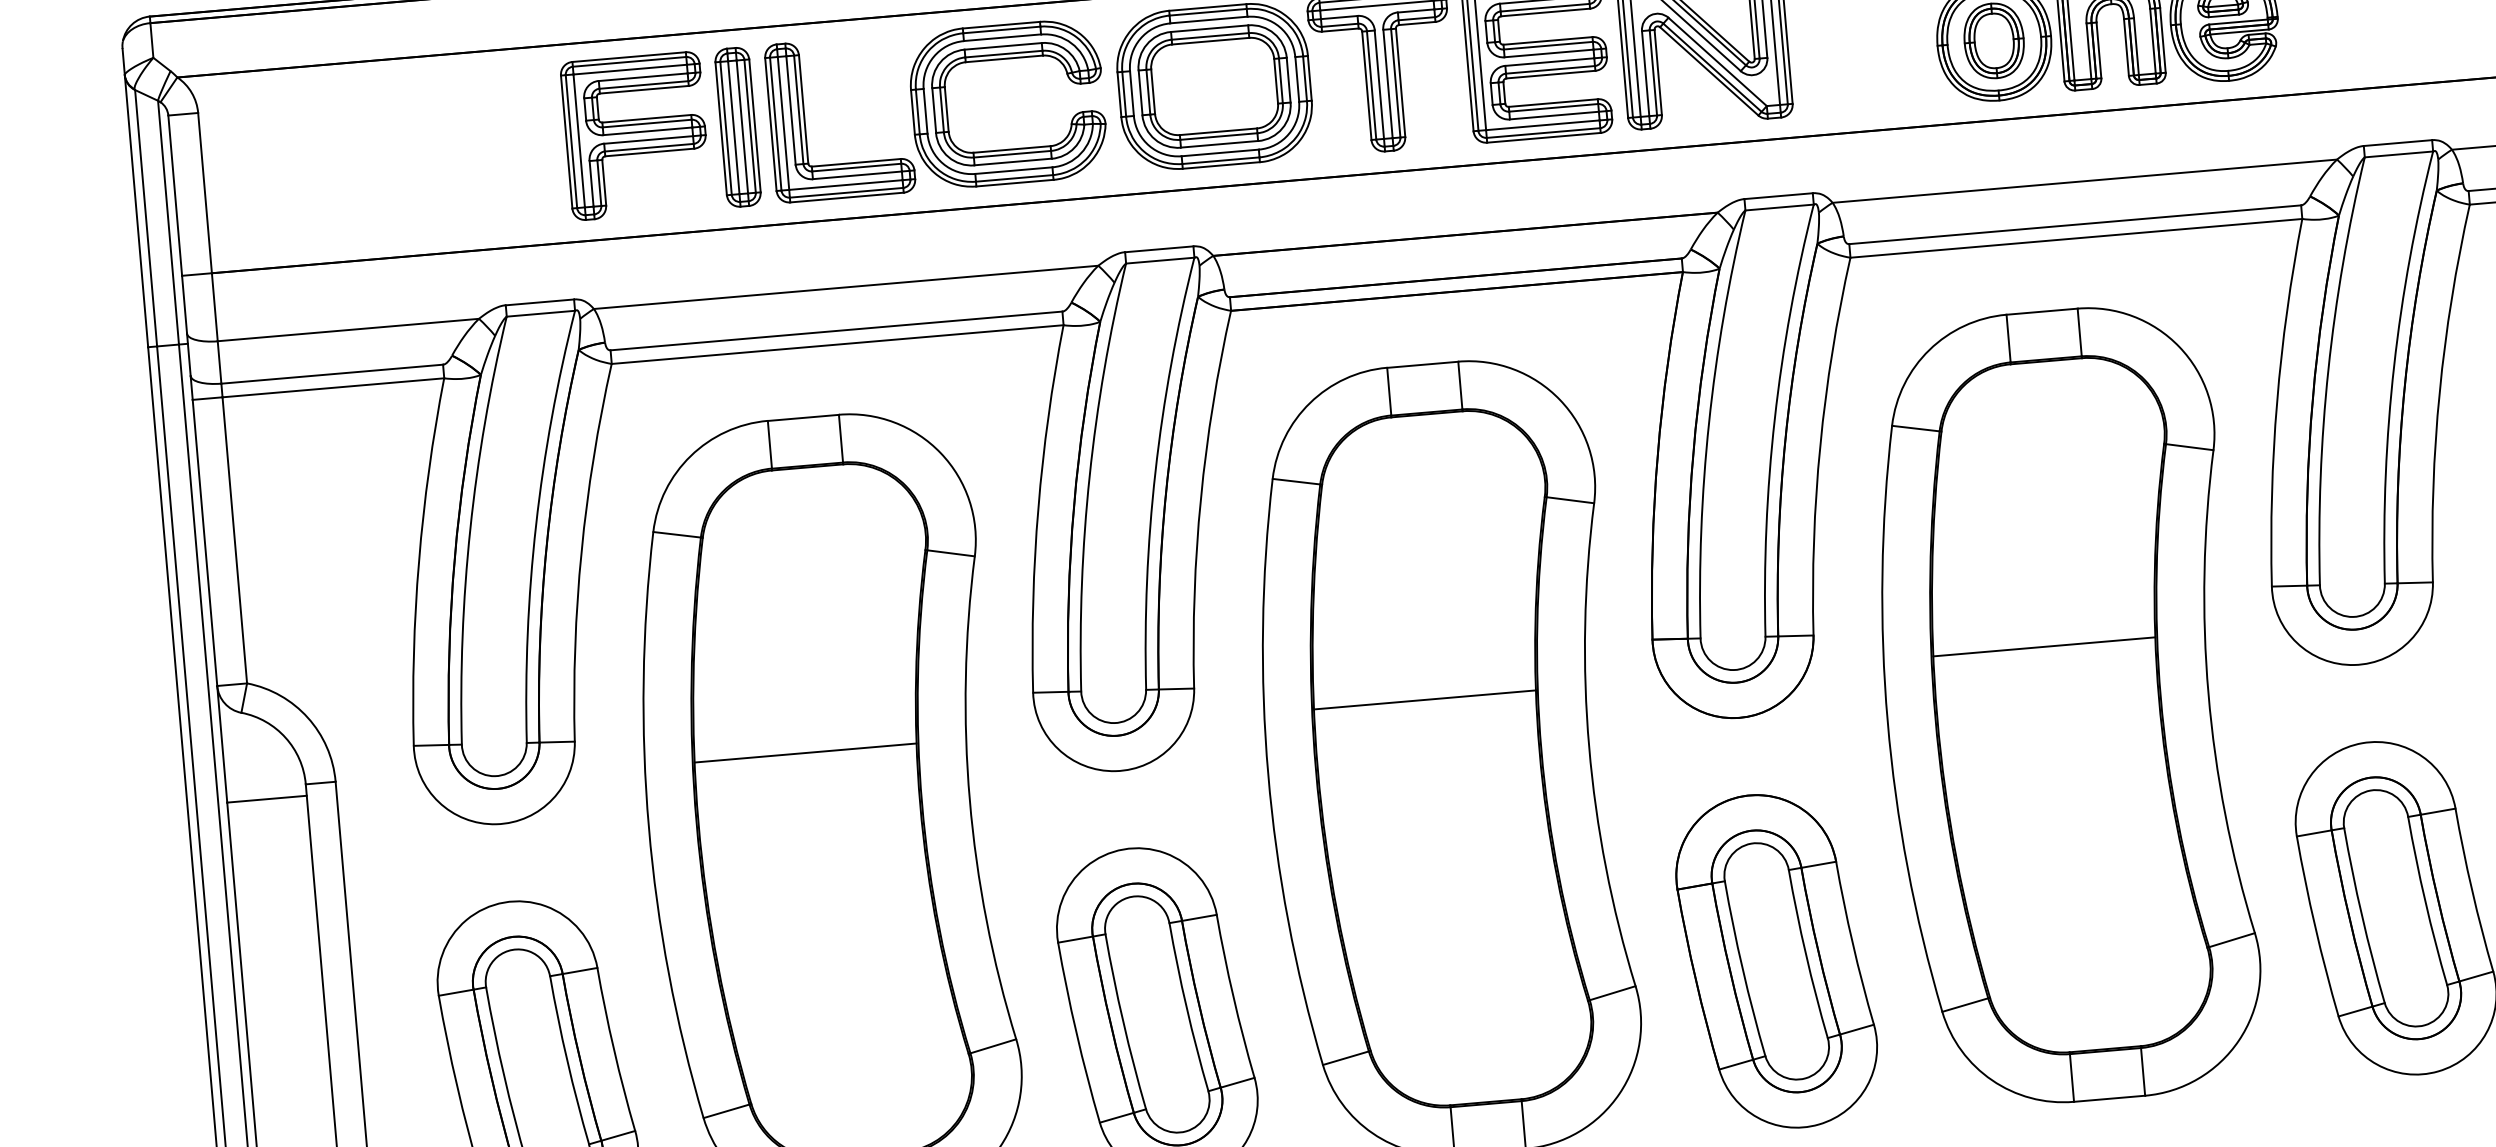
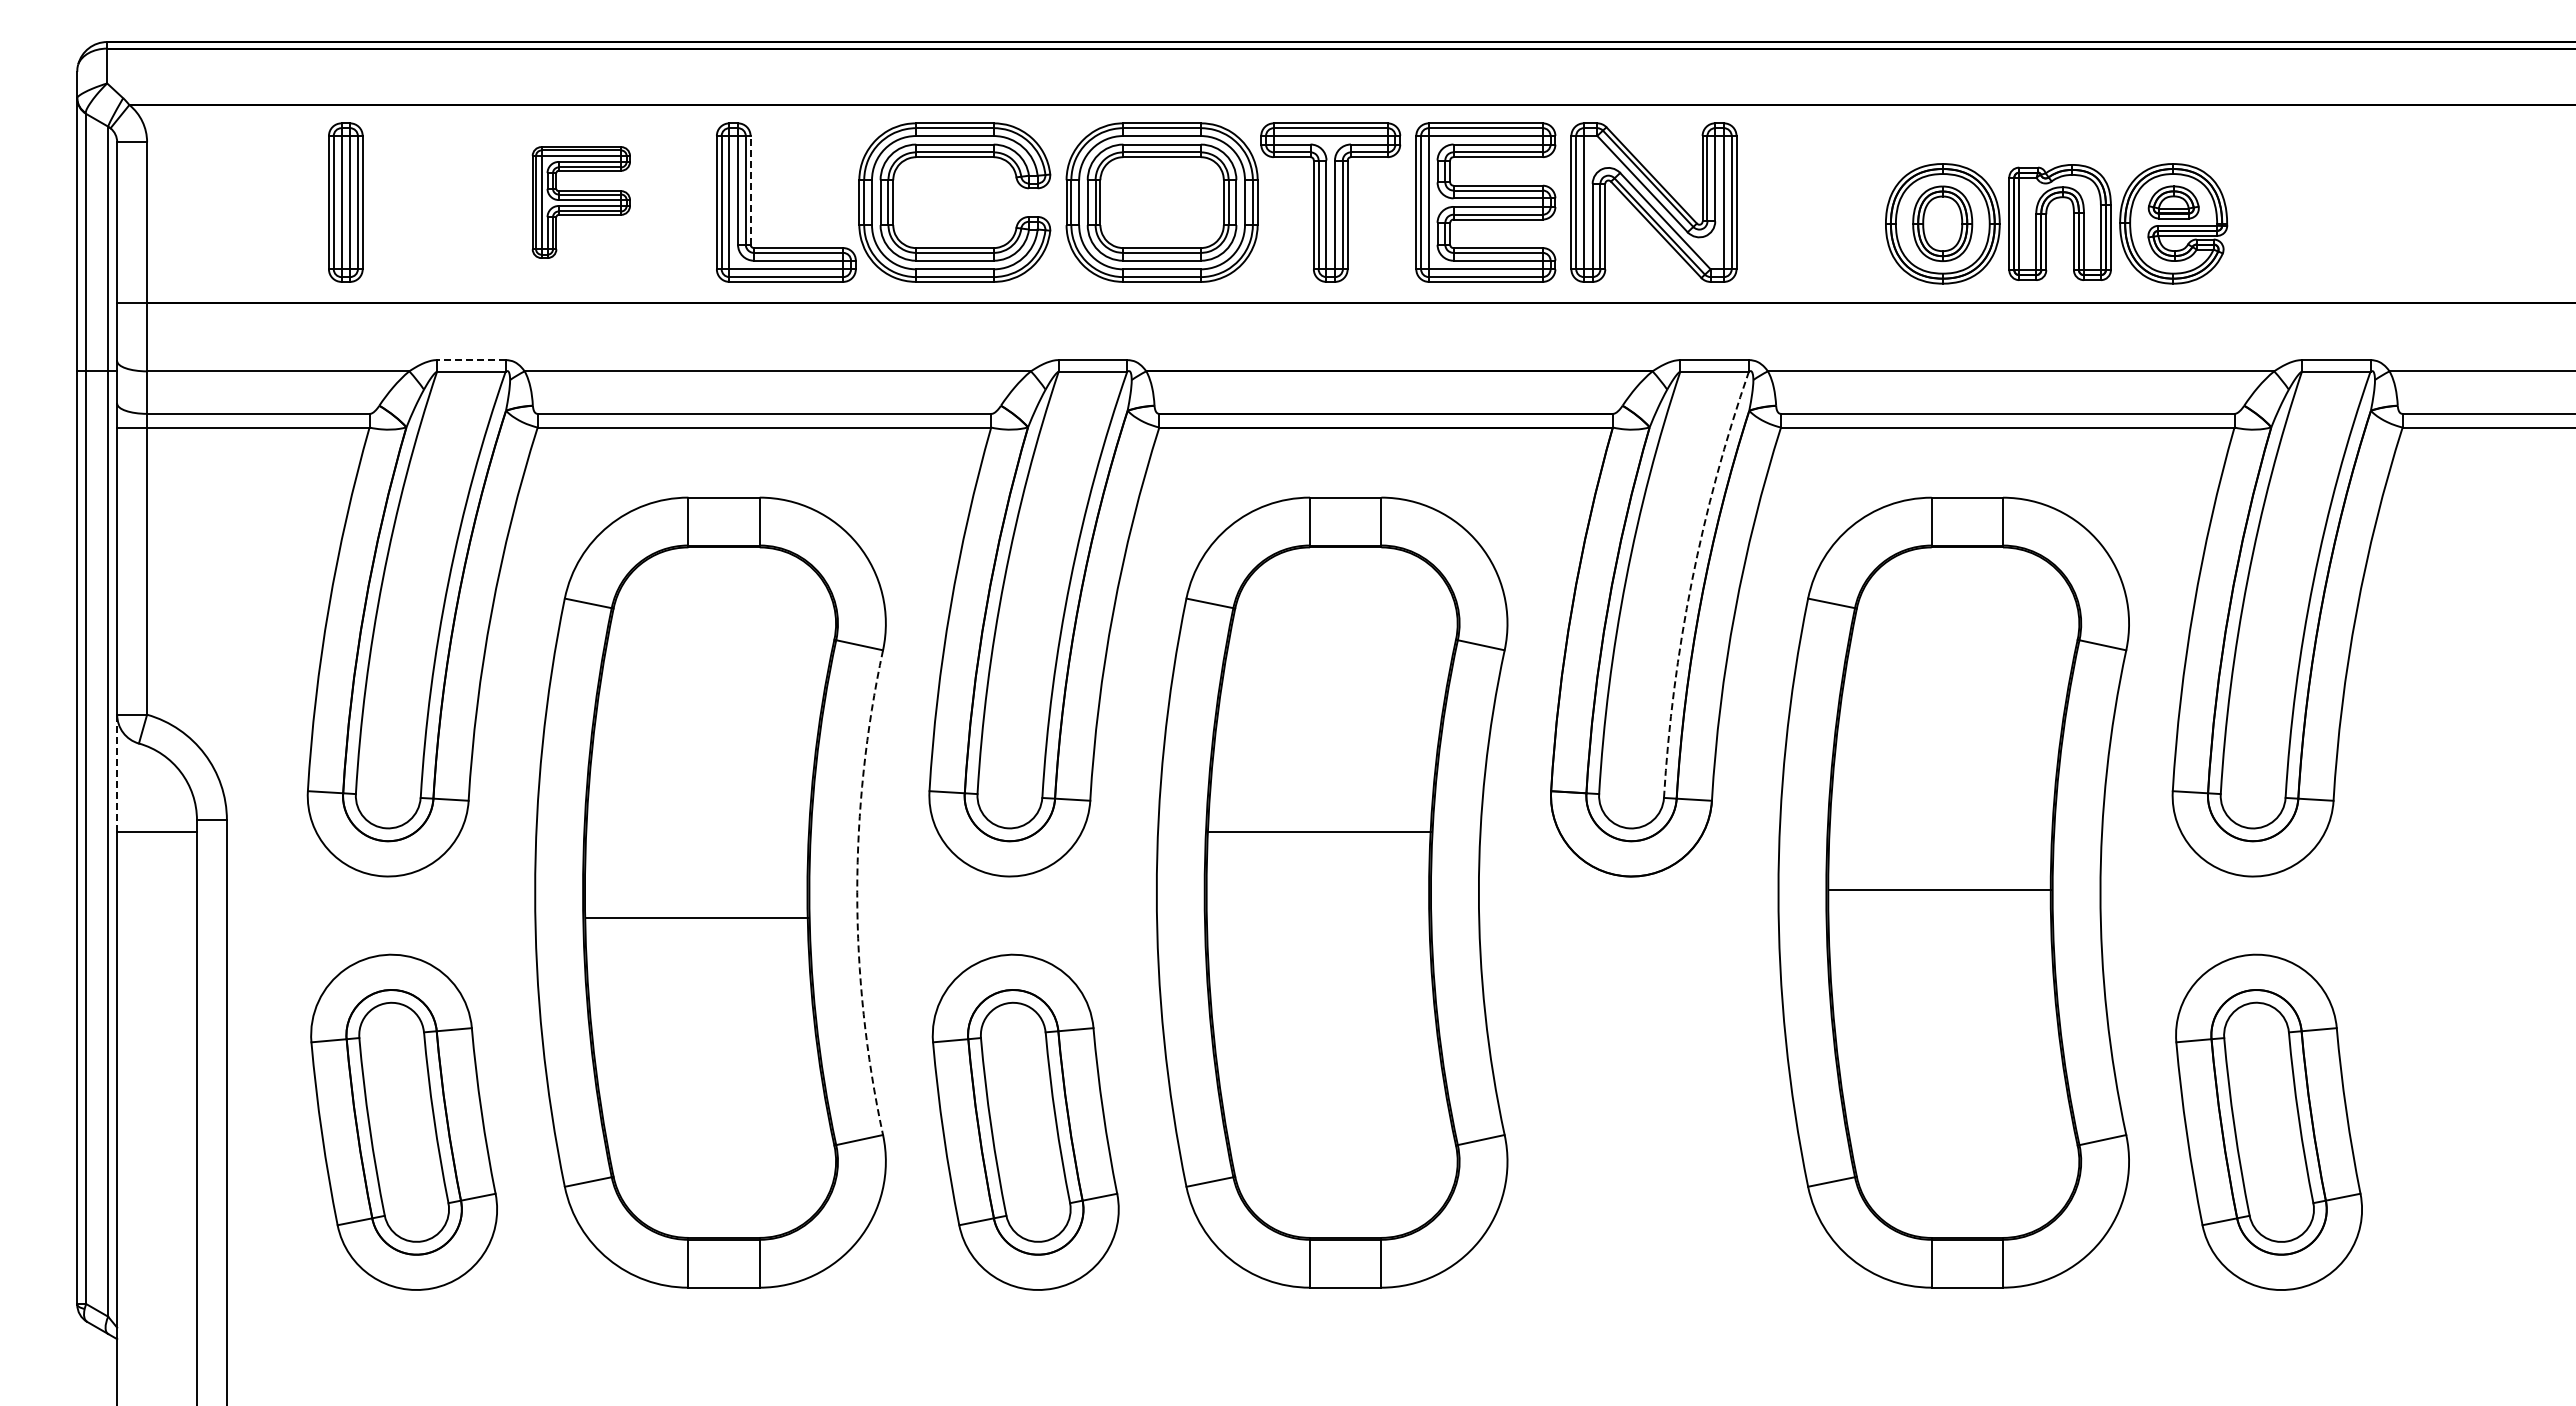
line: (803, 108) -> (750, 189), solid -> dashed
part: (737, 127) -> (345, 202), moved
part: (636, 135) -> (581, 202), size x0.7
line: (539, 302) -> (470, 360), solid -> dashed
arc: (1774, 418) -> (1691, 581), solid -> dashed
line: (2043, 646) -> (1940, 889), moved
line: (222, 744) -> (117, 773), solid -> dashed
line: (805, 752) -> (697, 917), moved
arc: (970, 799) -> (857, 892), solid -> dashed
part: (1776, 960) -> (1647, 1121), removed

